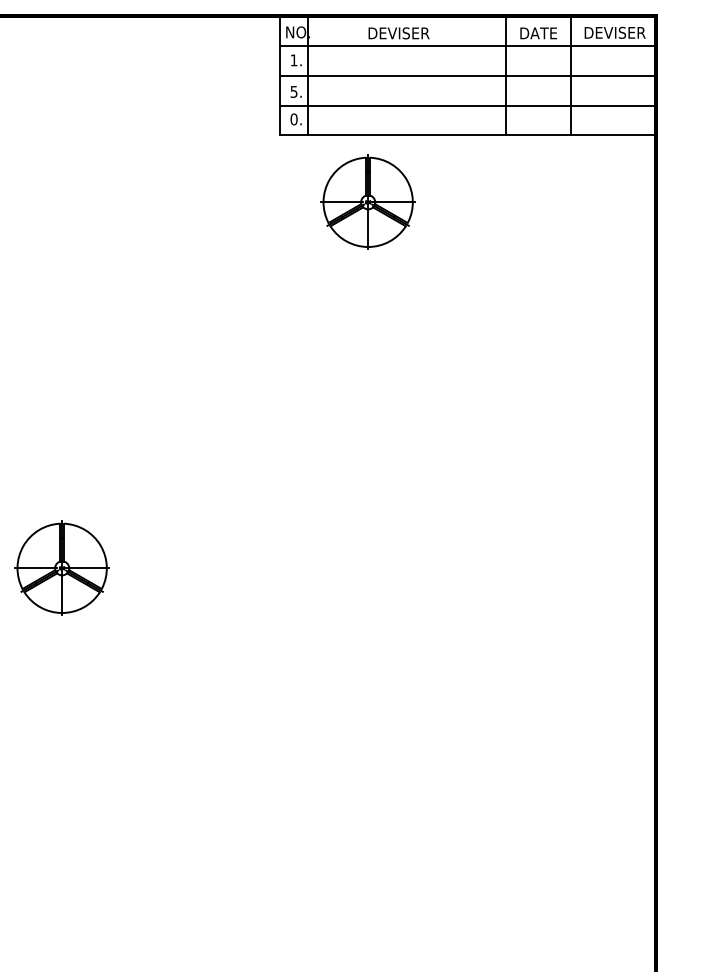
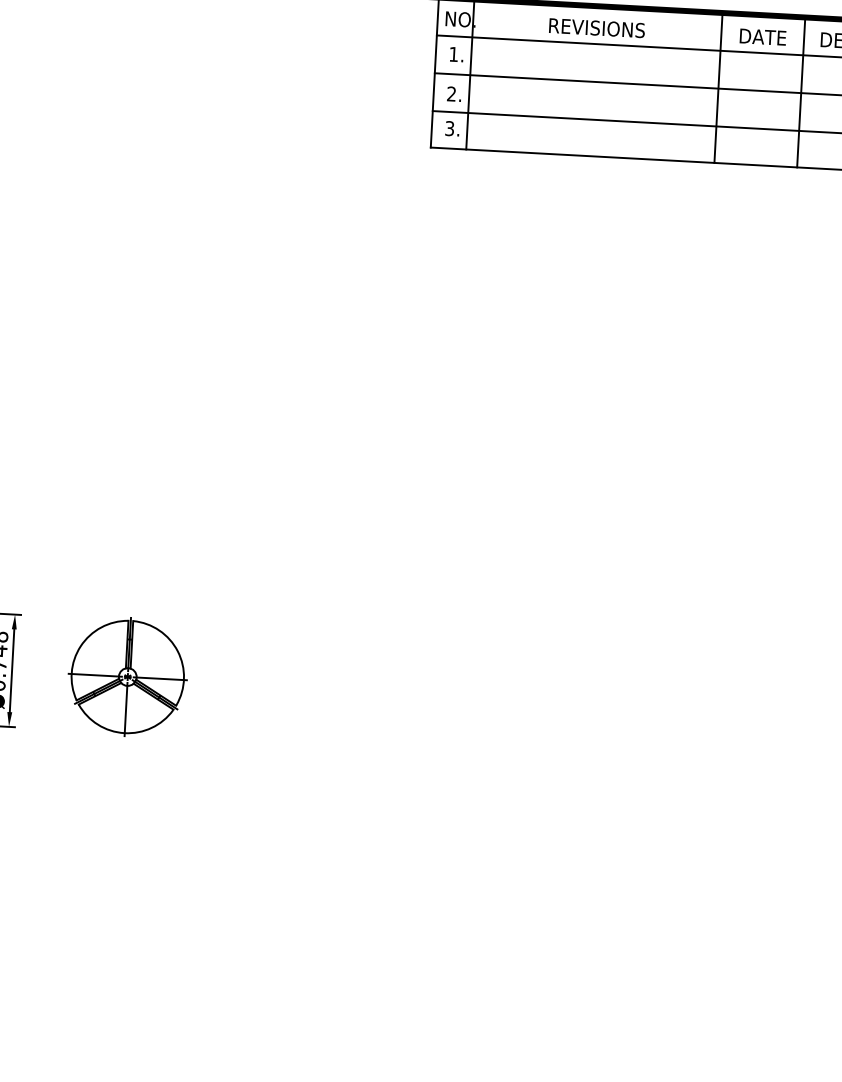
text: (407, 33) -> (598, 28), DEVISER -> REVISIONS
text: (293, 91) -> (450, 93), 5. -> 2.
text: (293, 119) -> (449, 128), 0. -> 3.
part: (367, 201) -> (536, 236), removed

